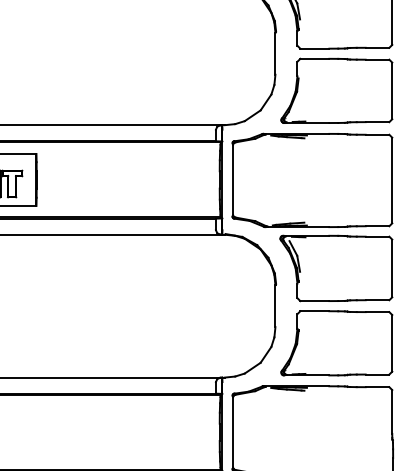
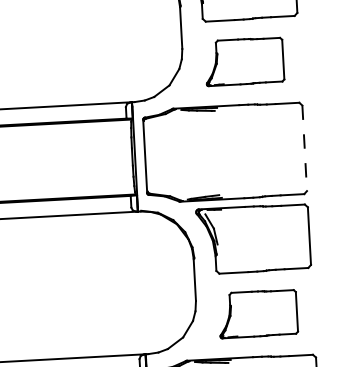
part: (336, 90) -> (244, 61), size x0.7
line: (392, 180) -> (304, 148), solid -> dashed
part: (336, 343) -> (257, 314), size x0.7

